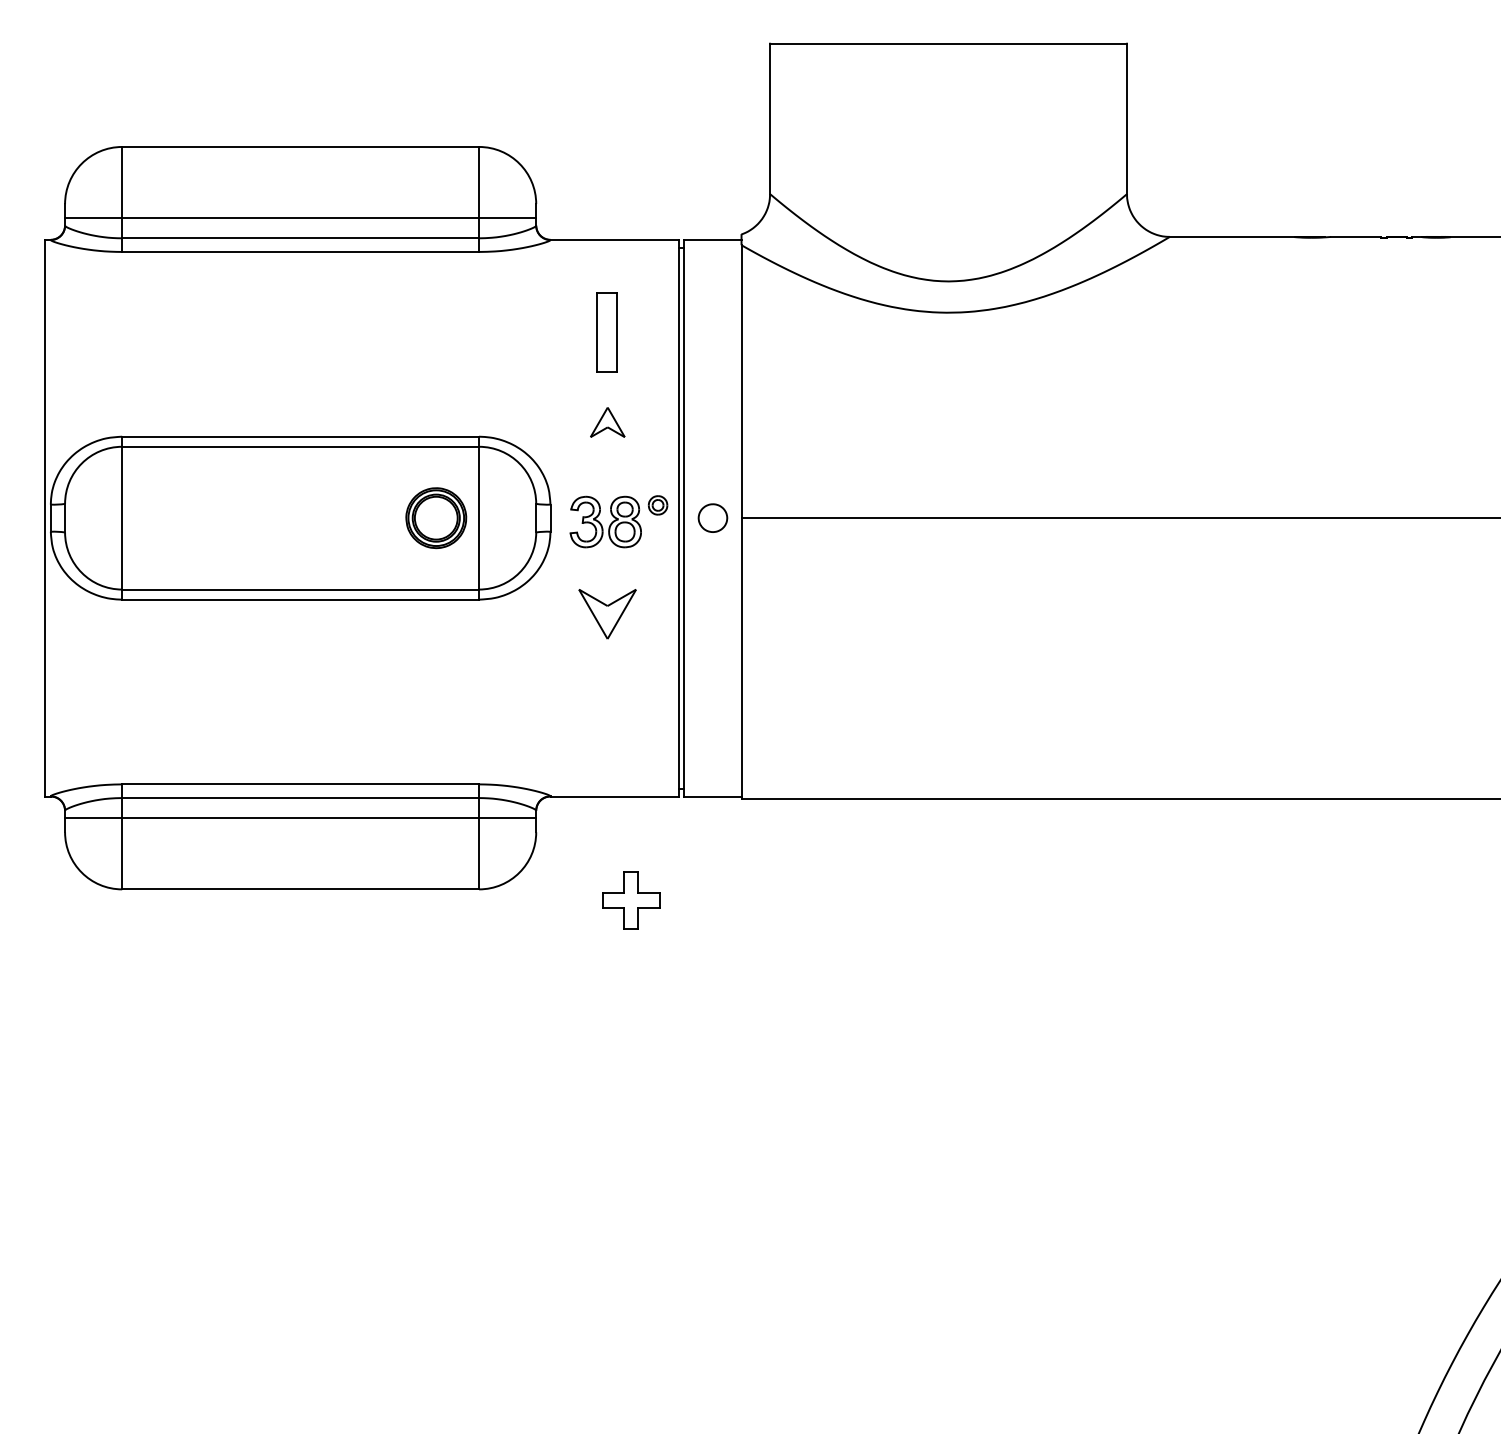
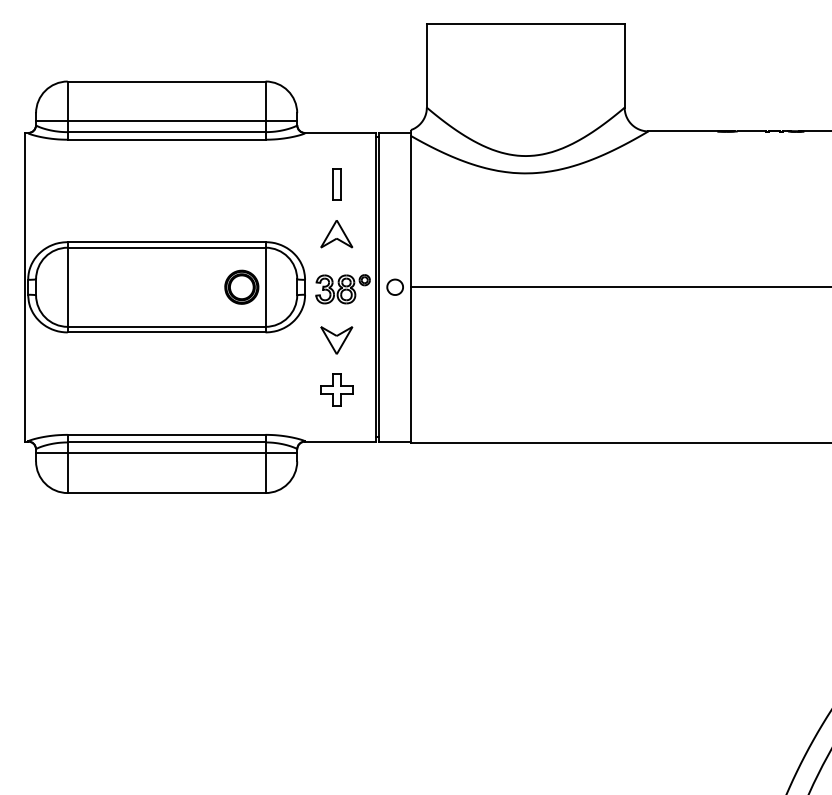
part: (607, 332) -> (336, 184), size x0.71
part: (607, 422) -> (336, 234), size x1.67
part: (630, 899) -> (336, 389), moved

